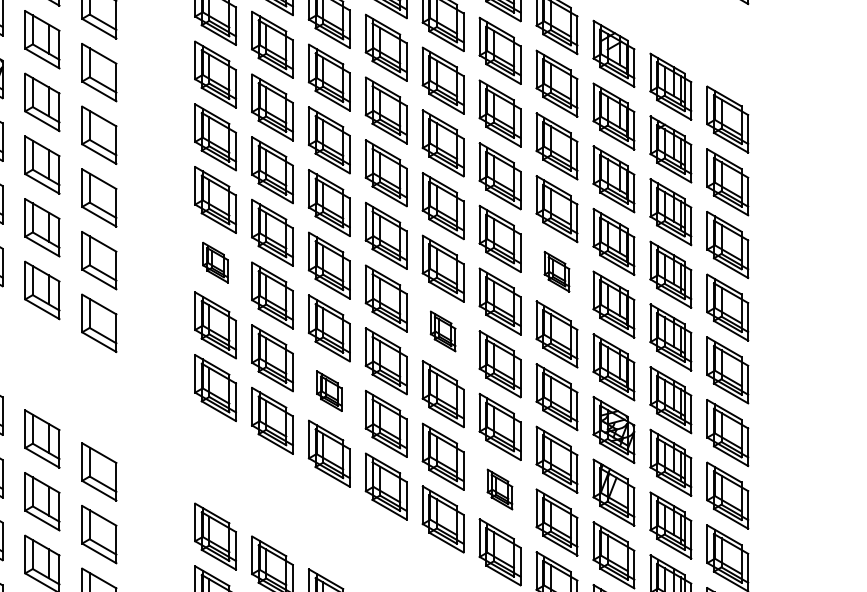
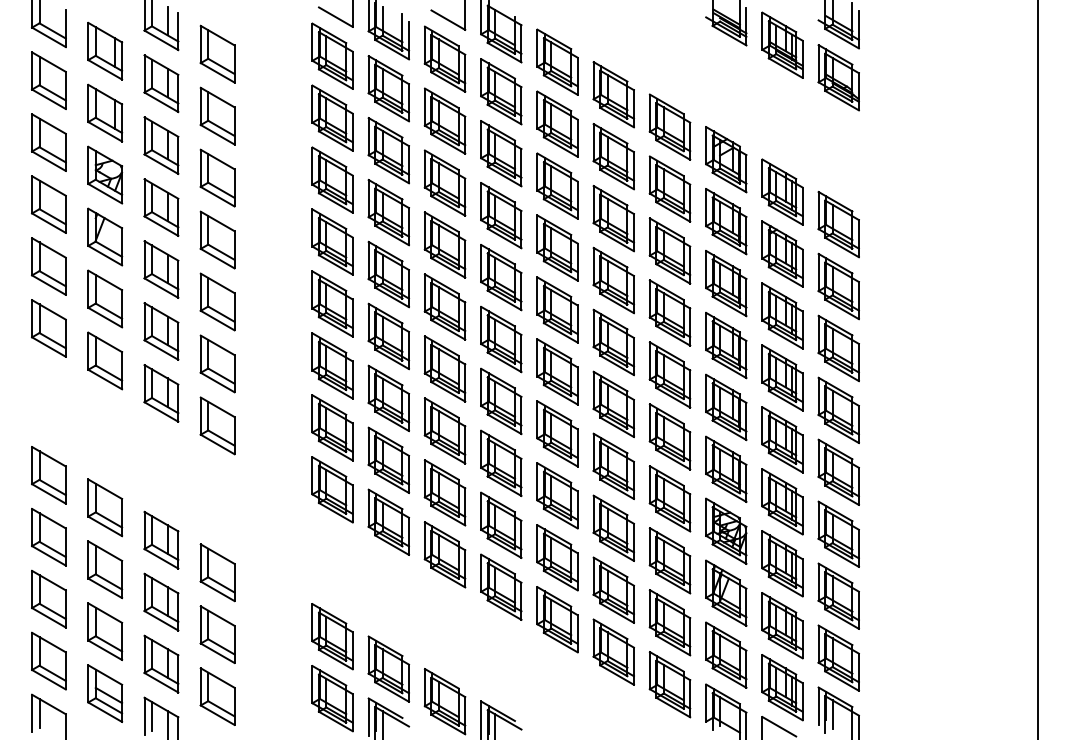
part: (215, 262) -> (332, 365), size x1.67
part: (556, 271) -> (669, 374), size x1.67
part: (443, 331) -> (557, 433), size x1.67
part: (328, 390) -> (444, 492), size x1.67
part: (499, 488) -> (613, 589), size x1.67

